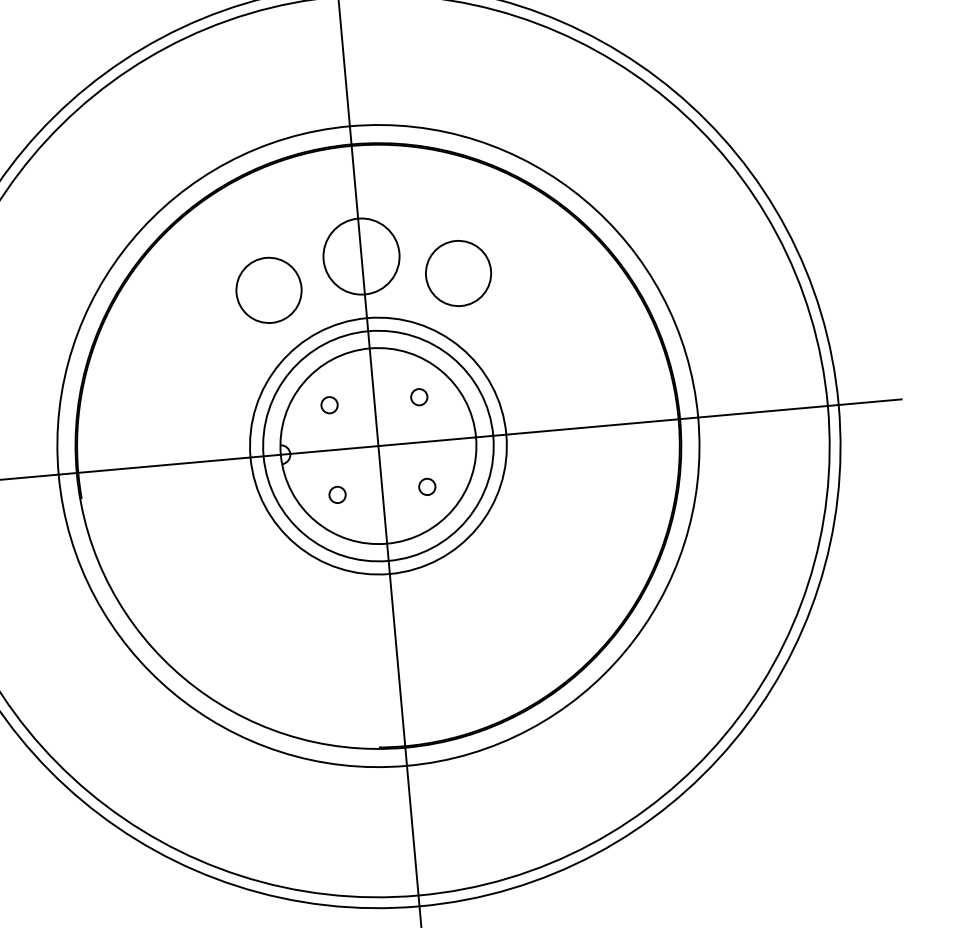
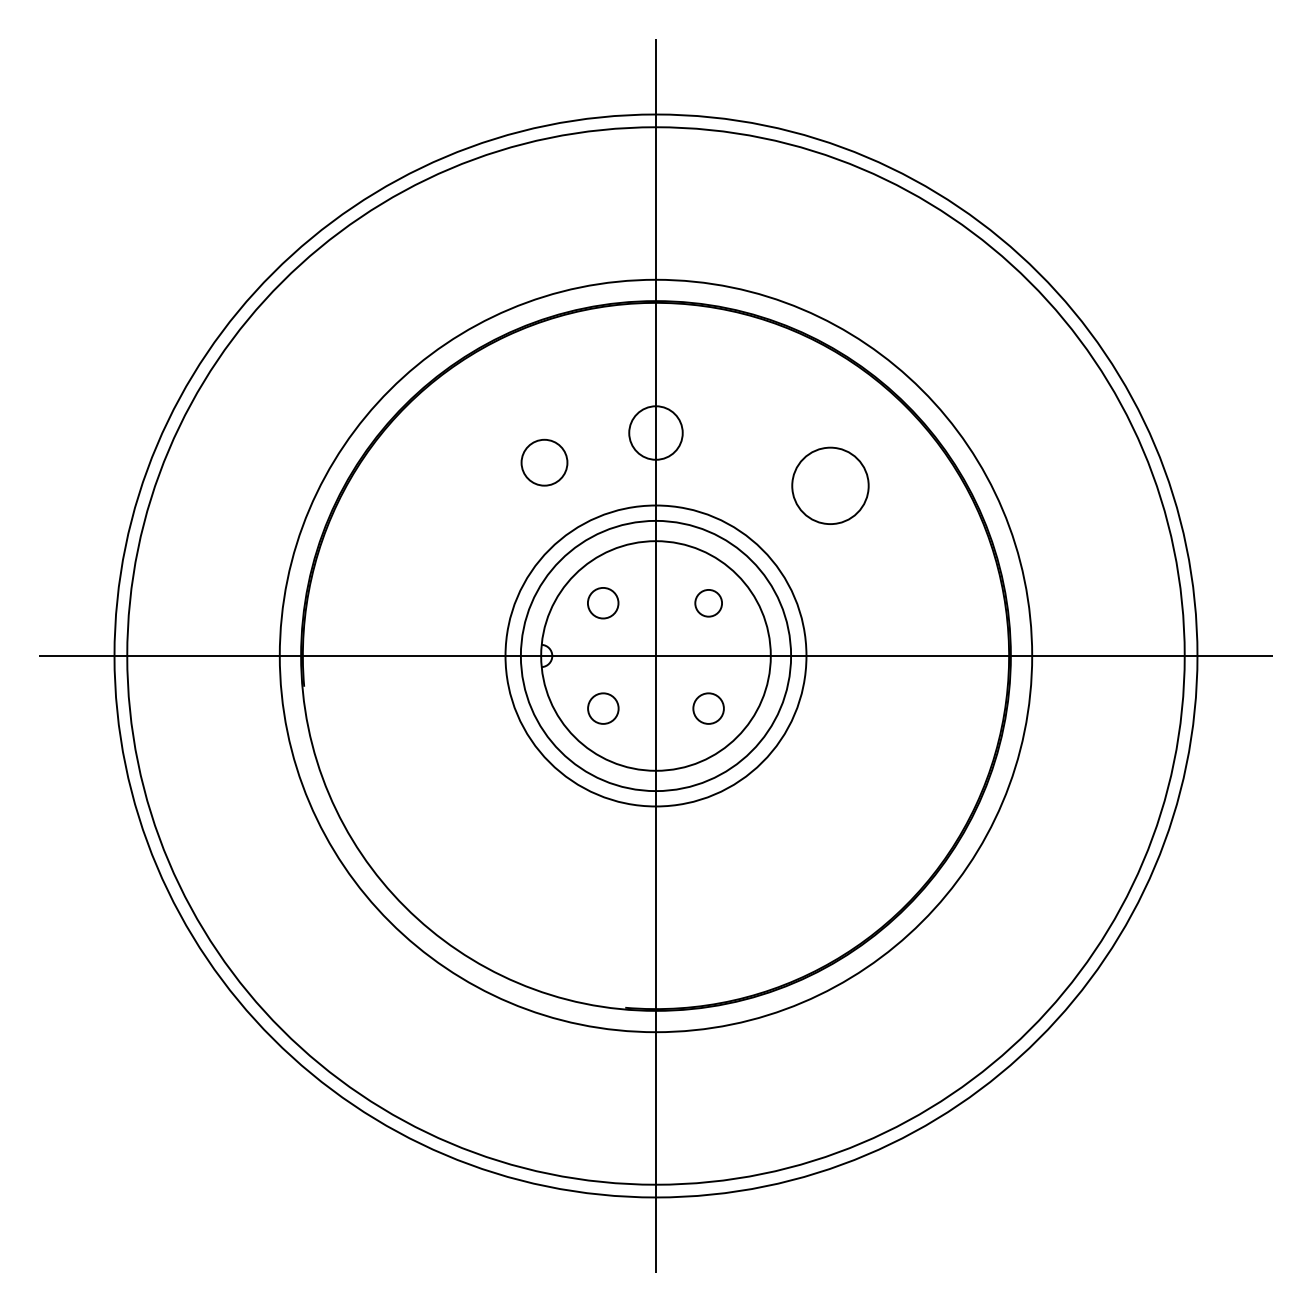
circle: (361, 256) -> (655, 432), size x0.6
circle: (458, 273) -> (830, 485), moved
circle: (268, 290) -> (544, 462), size x0.6
circle: (419, 396) -> (708, 602), size x1.4
circle: (328, 404) -> (602, 602), size x1.6
circle: (427, 486) -> (708, 708), size x1.6
circle: (336, 494) -> (602, 708), size x1.6

